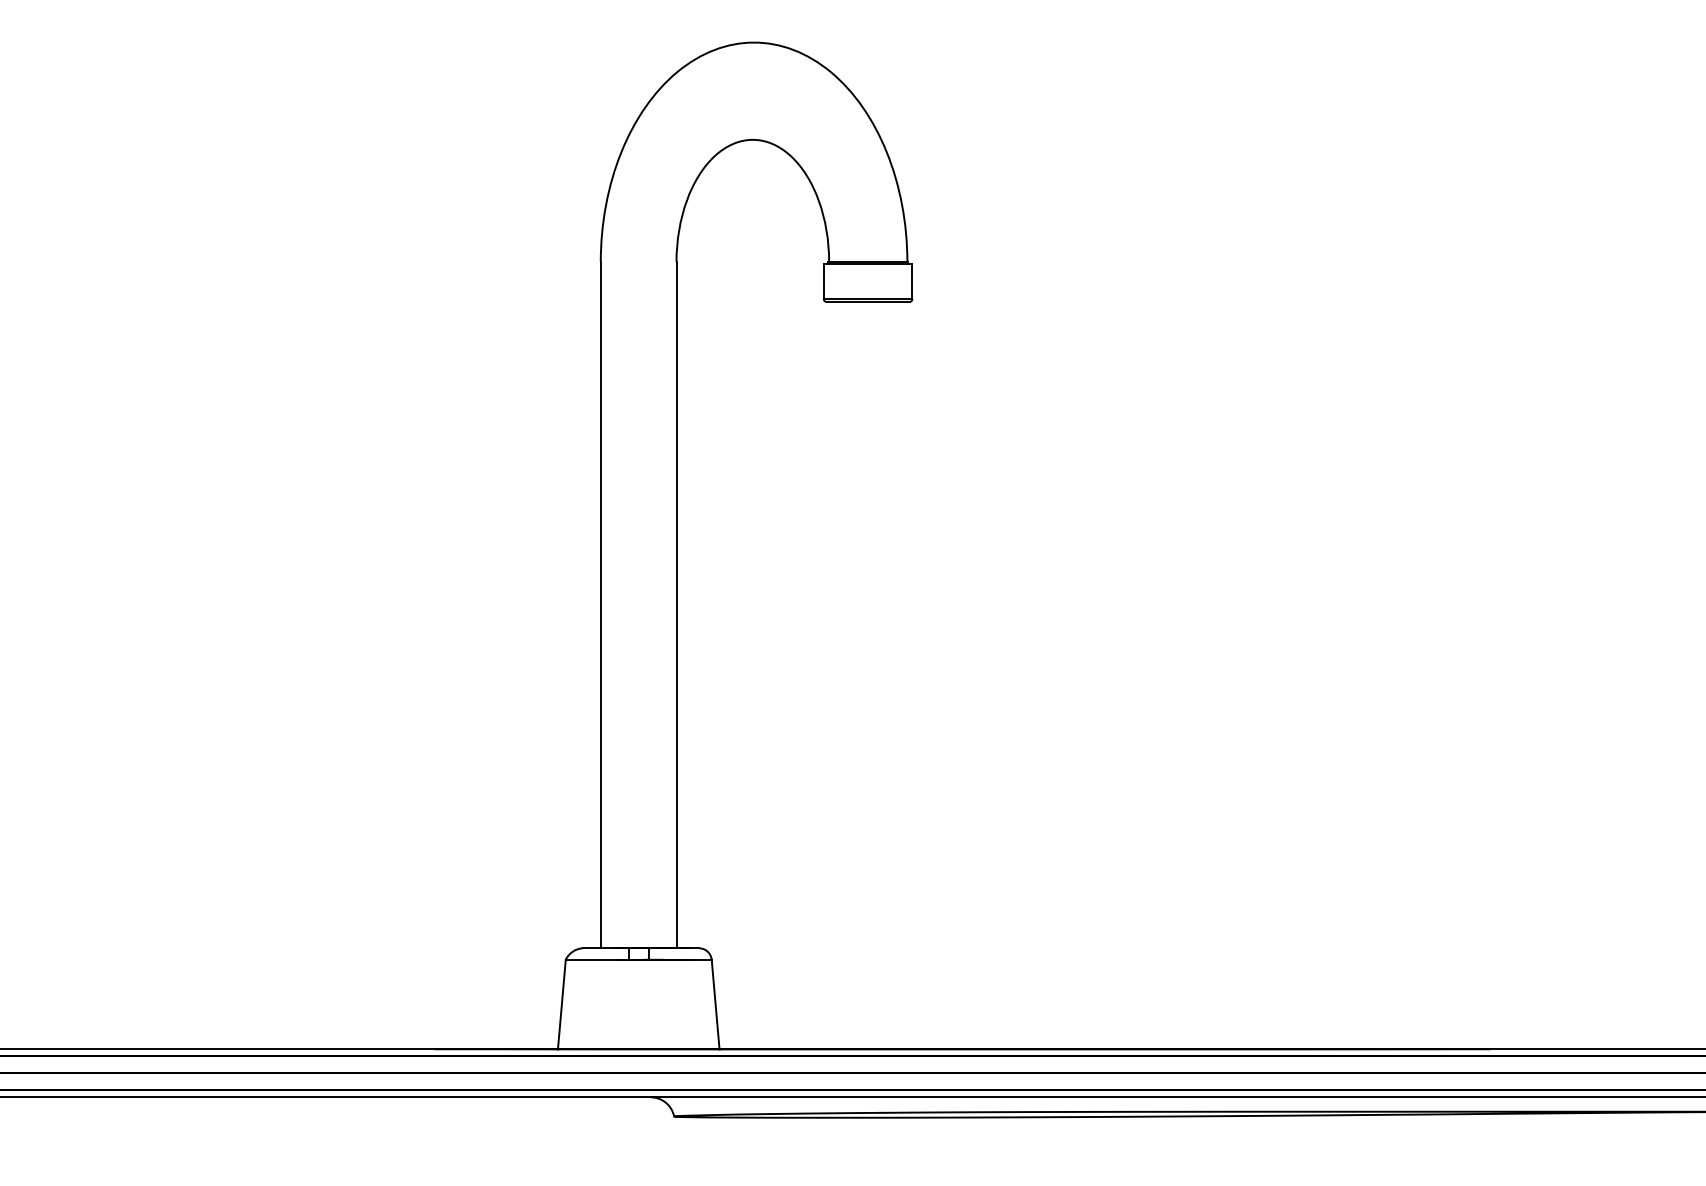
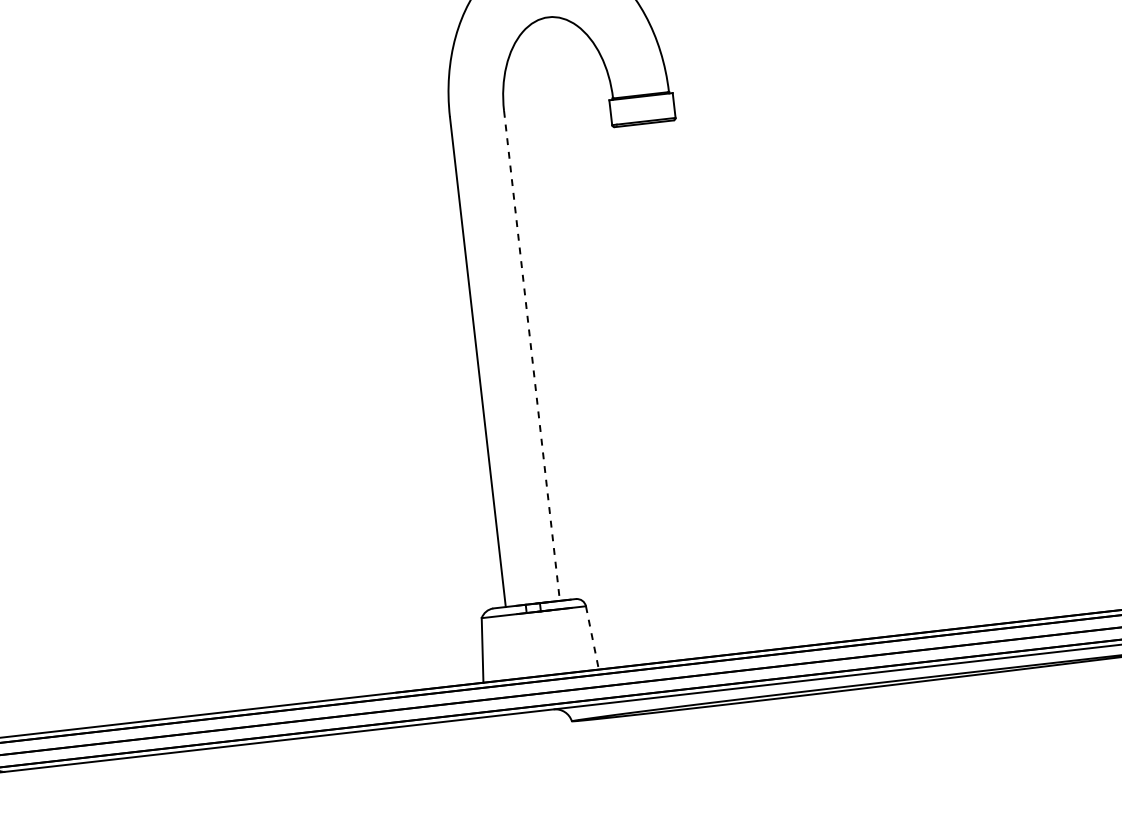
line: (676, 605) -> (531, 356), solid -> dashed
line: (715, 1005) -> (592, 638), solid -> dashed

